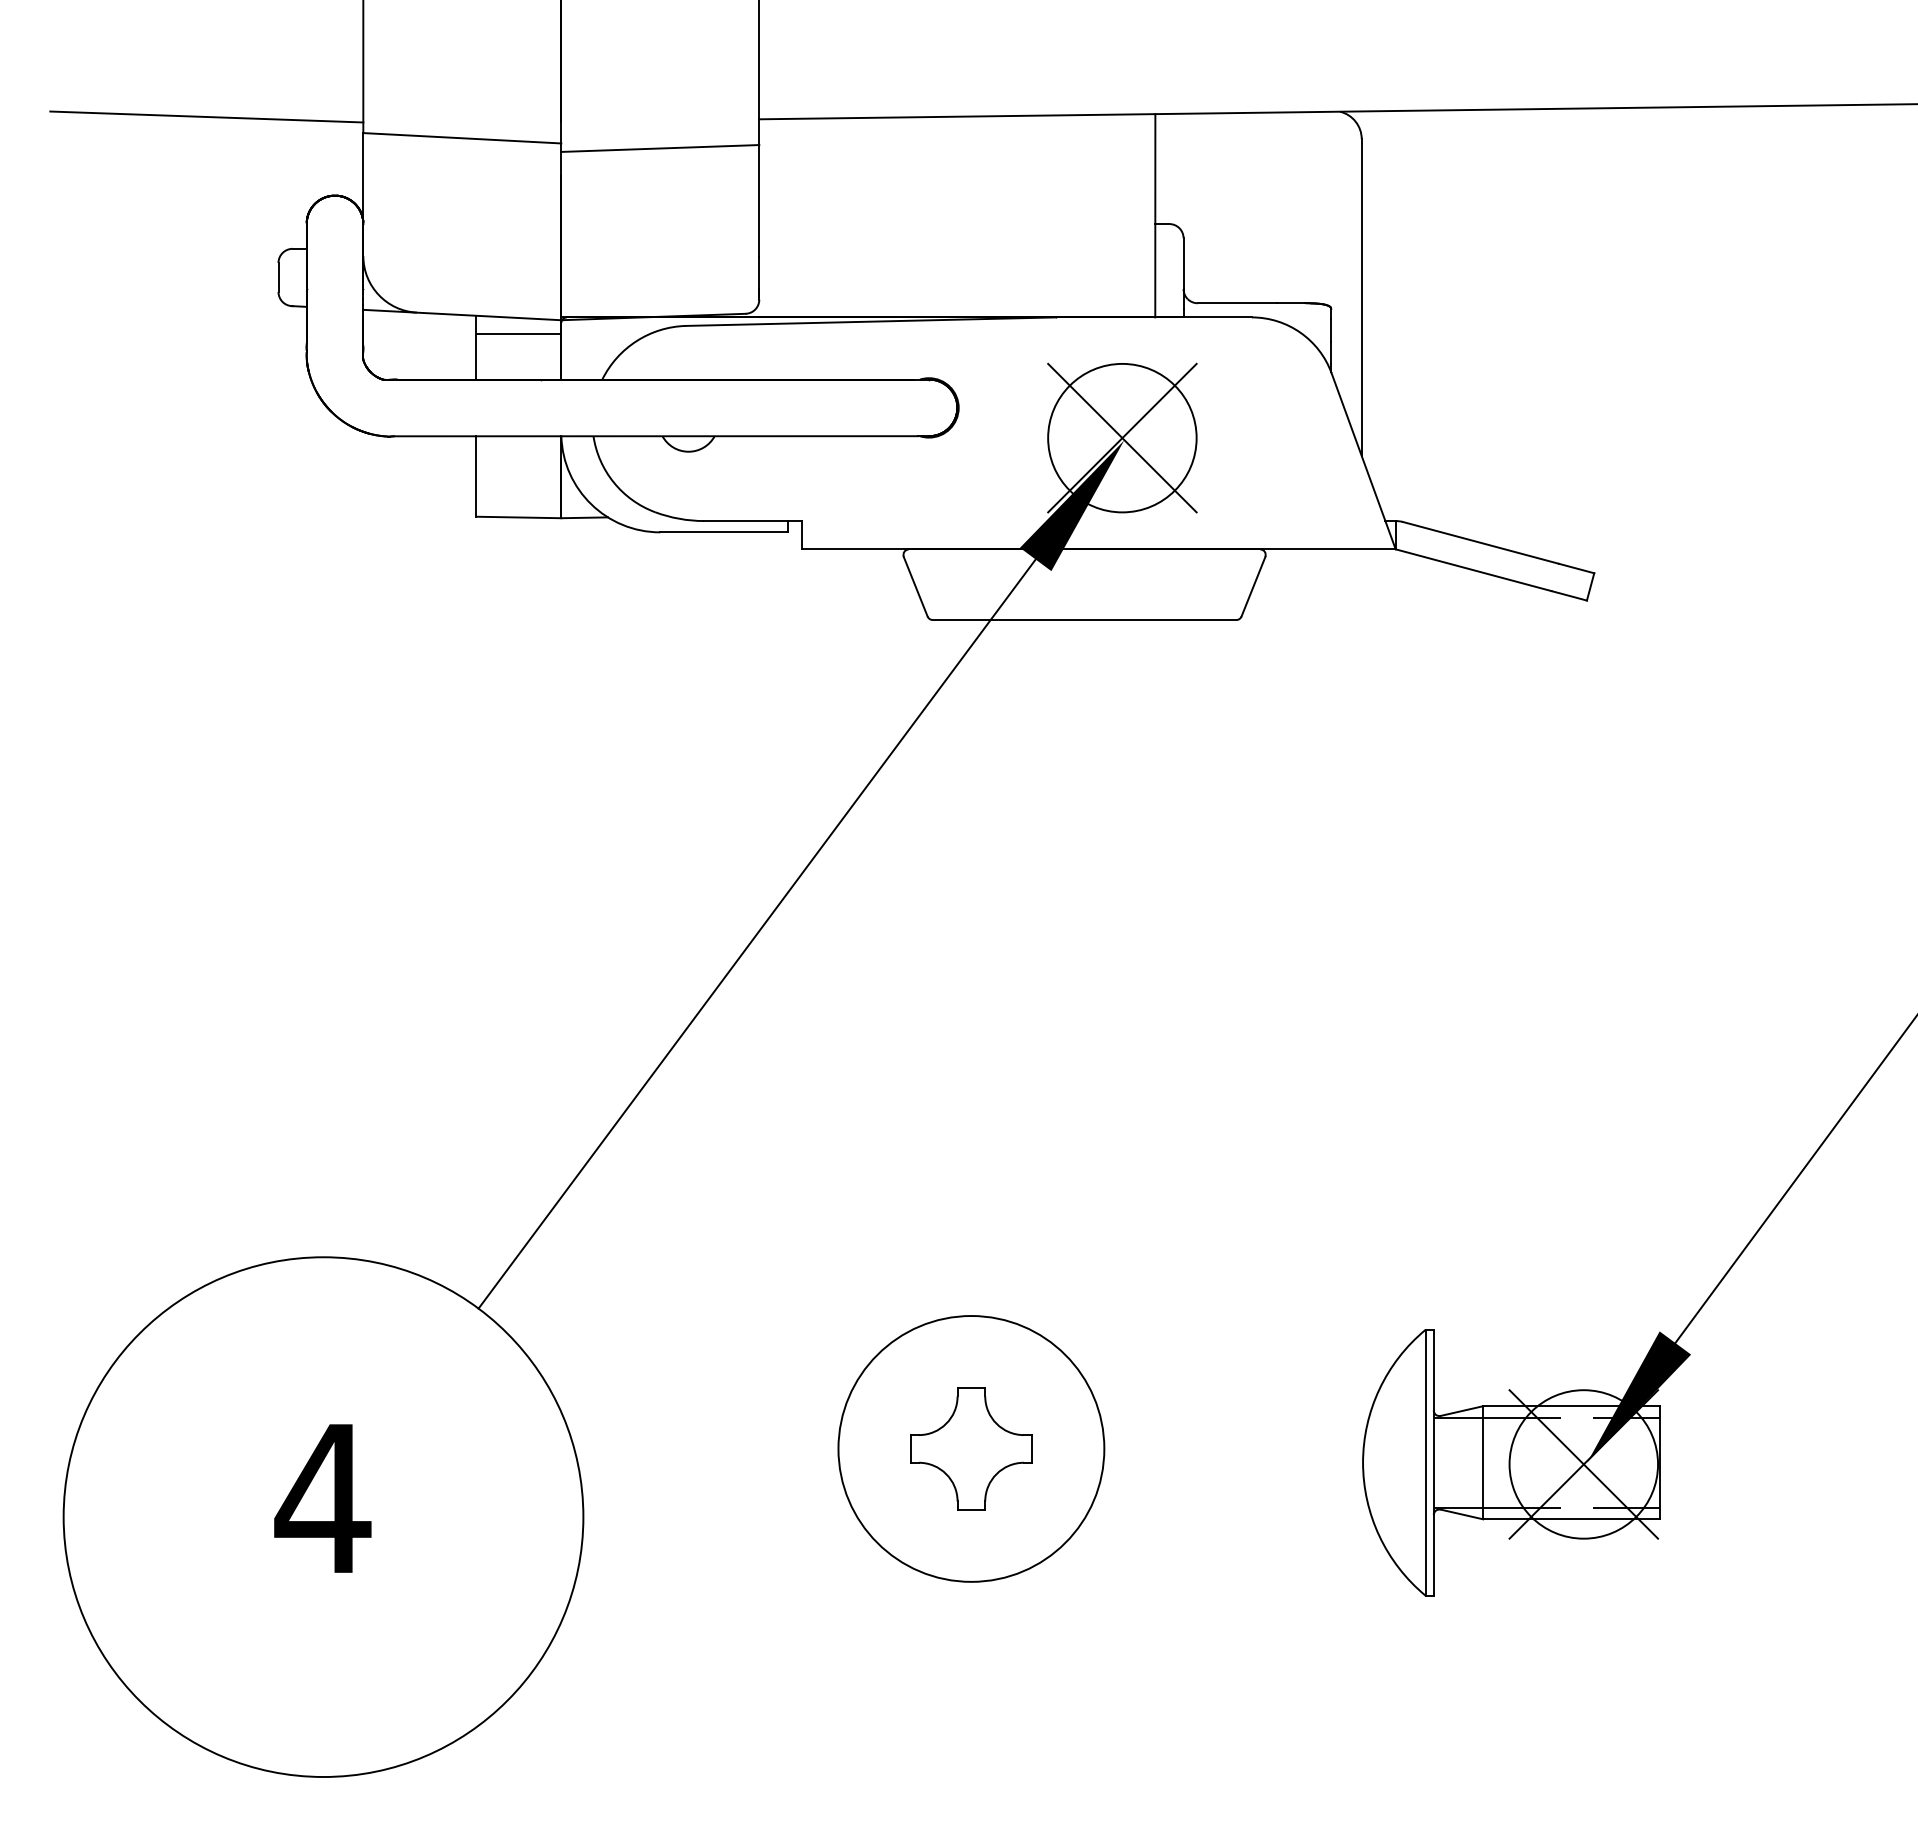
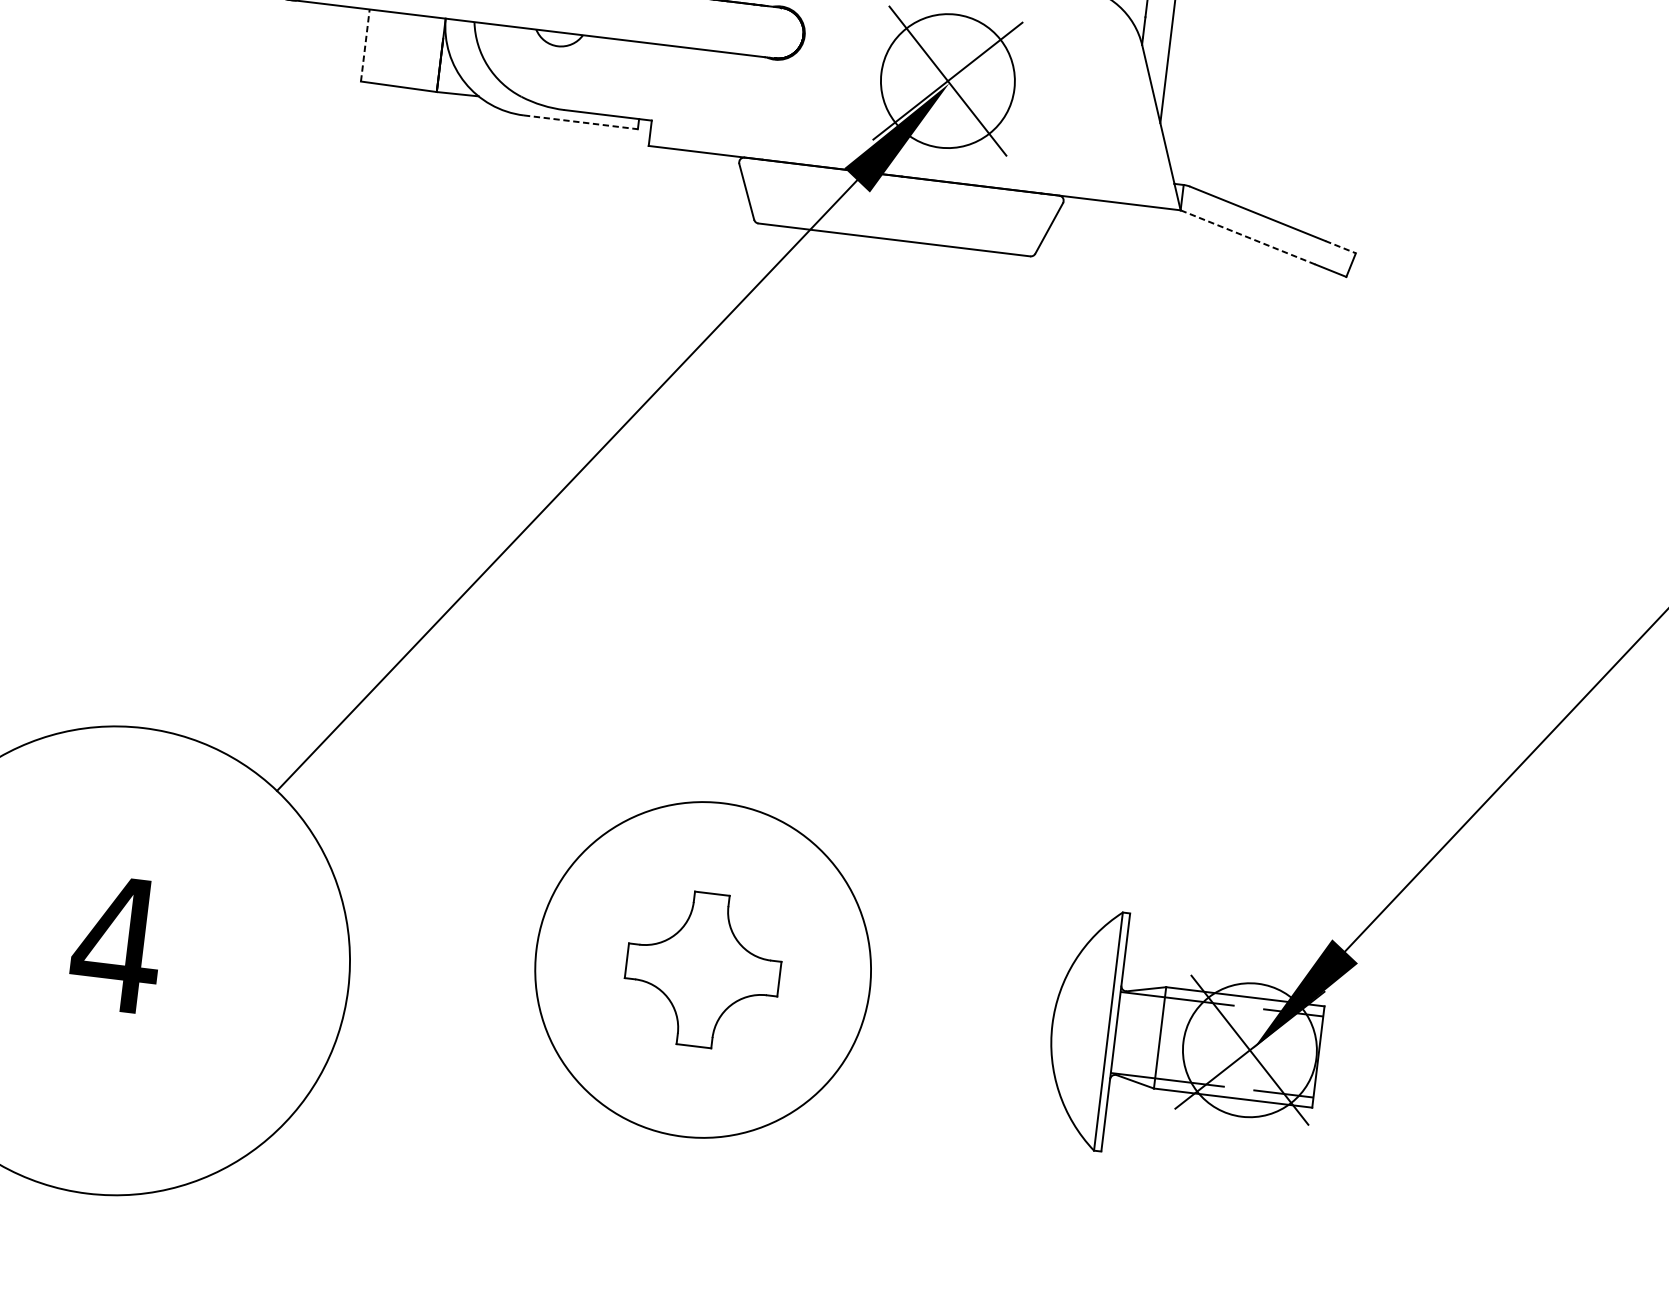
line: (476, 475) -> (365, 44), solid -> dashed
line: (723, 532) -> (580, 122), solid -> dashed
line: (1577, 568) -> (1341, 247), solid -> dashed
line: (1473, 570) -> (1248, 237), solid -> dashed
part: (971, 1448) -> (703, 969), size x1.4

